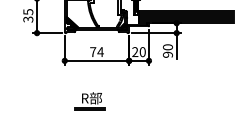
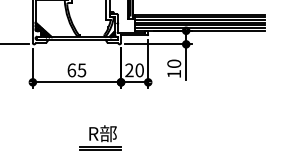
text: (96, 52) -> (76, 70), 74 -> 65
text: (168, 54) -> (174, 73), 90 -> 10
part: (89, 101) -> (99, 138), moved

